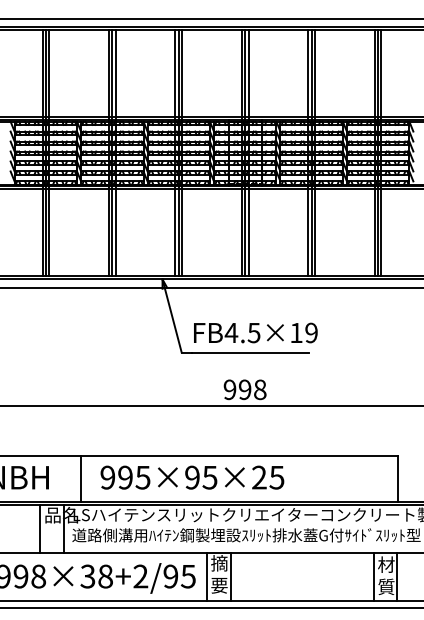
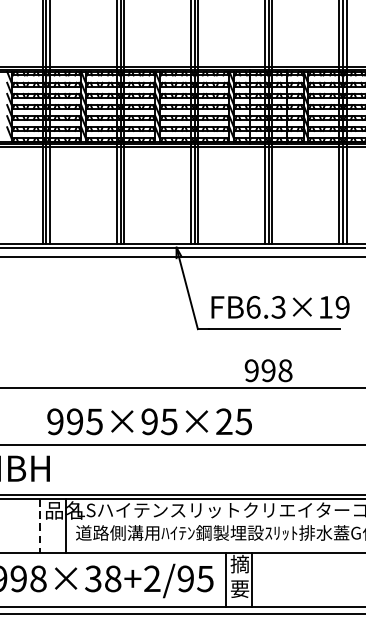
text: (242, 332) -> (265, 306), FB4.5×19 -> FB6.3×19
text: (192, 477) -> (149, 421), moved
line: (81, 478) -> (86, 469), removed
line: (40, 529) -> (40, 526), solid -> dashed

